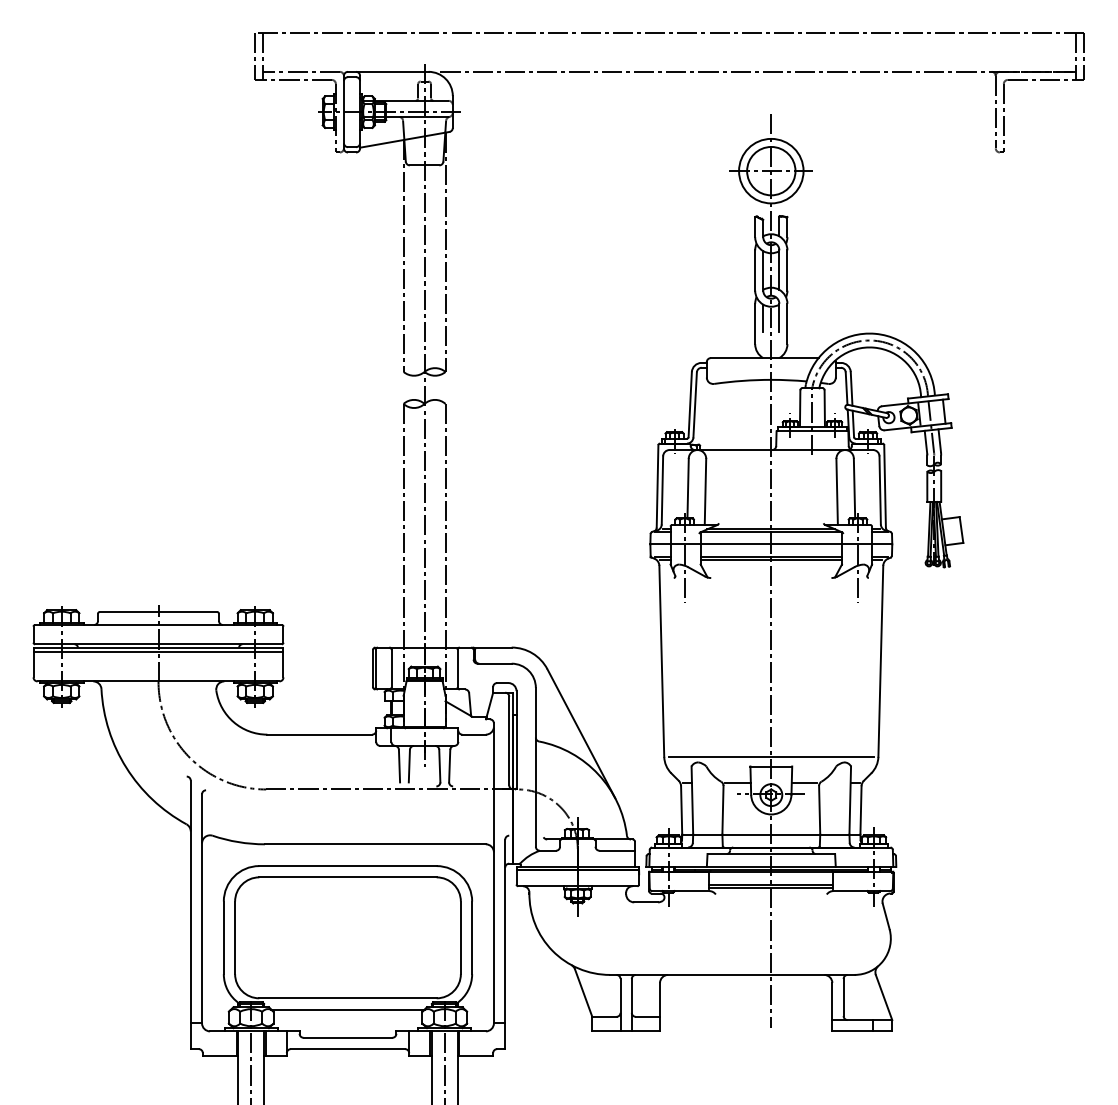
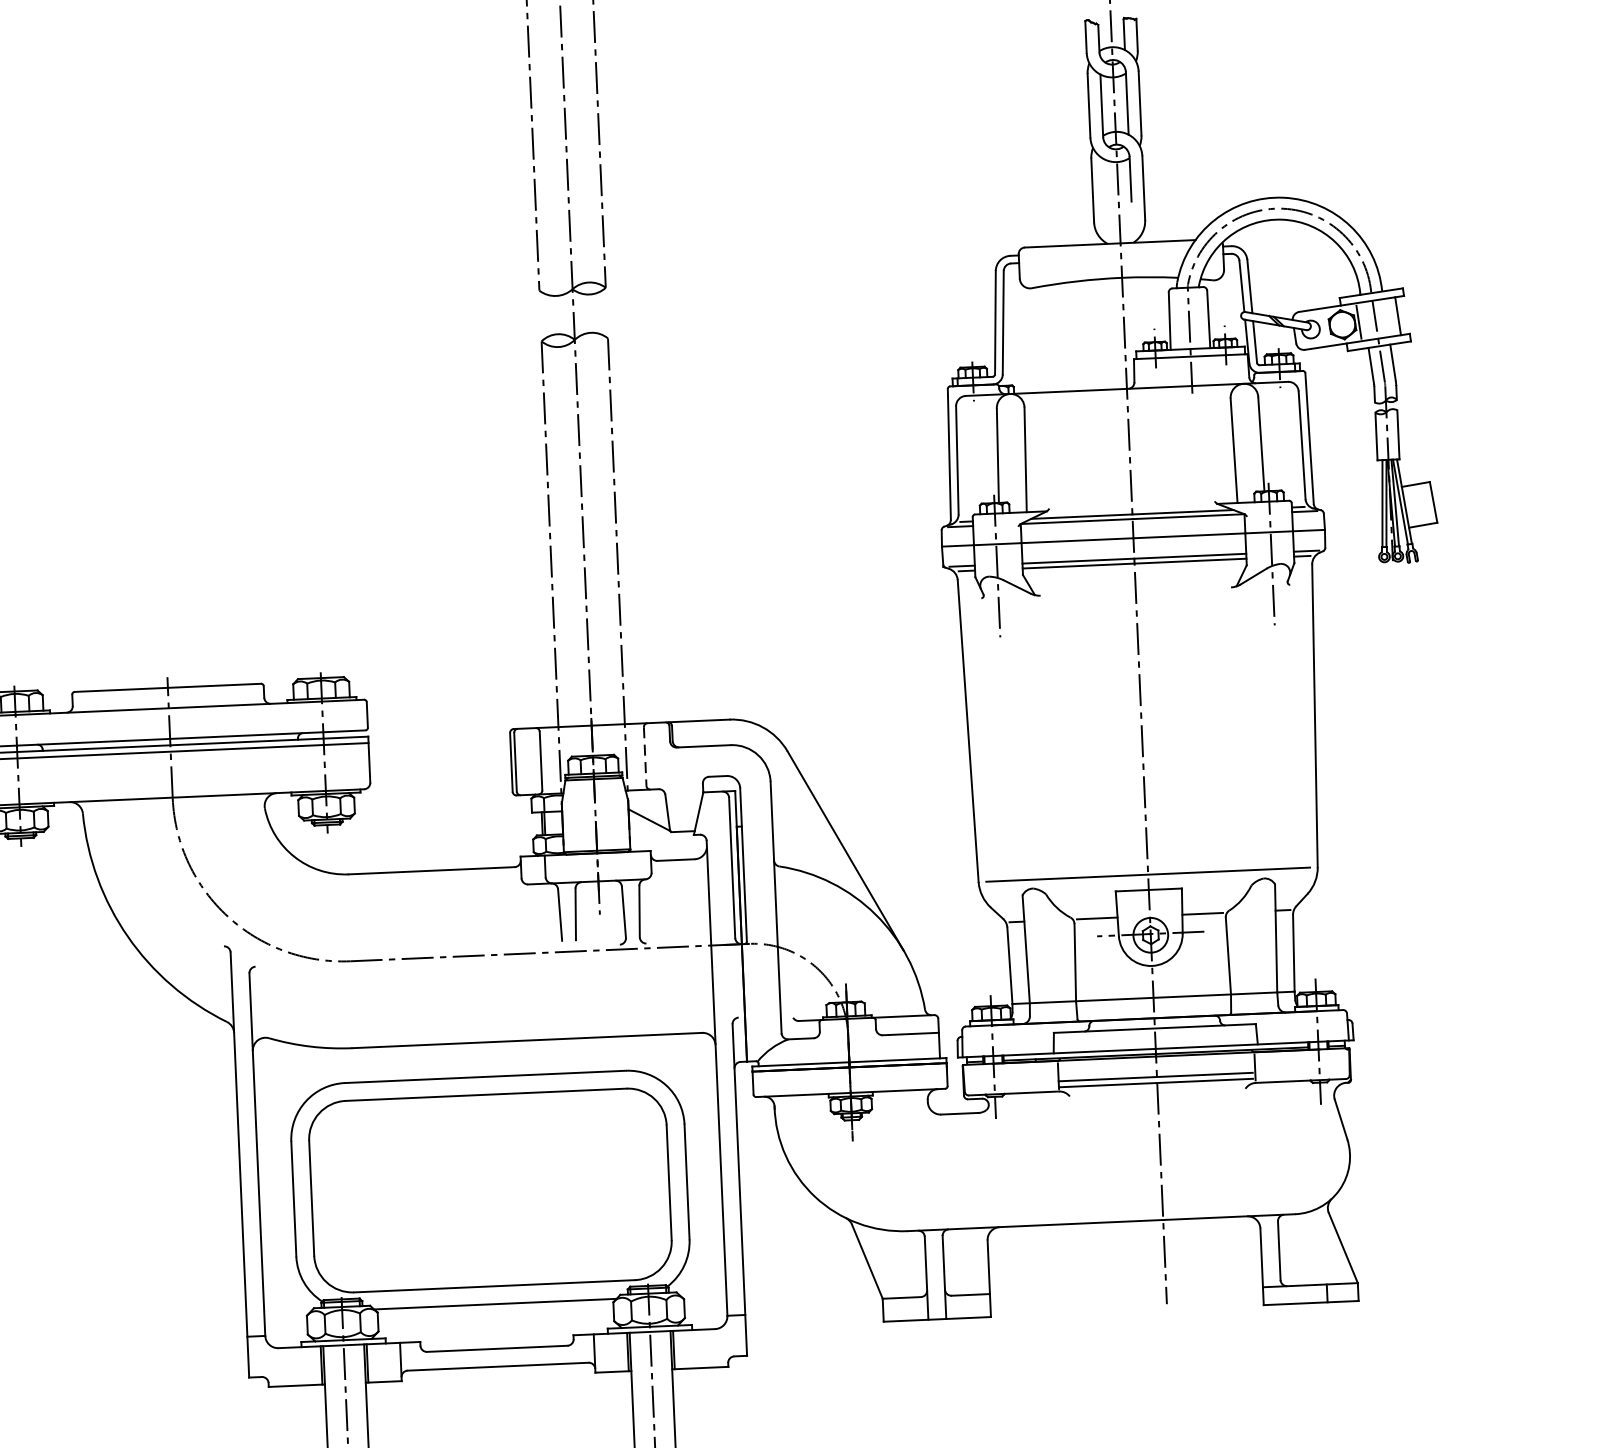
line: (763, 318) -> (1105, 181), removed
line: (457, 668) -> (645, 756), solid -> dashed

